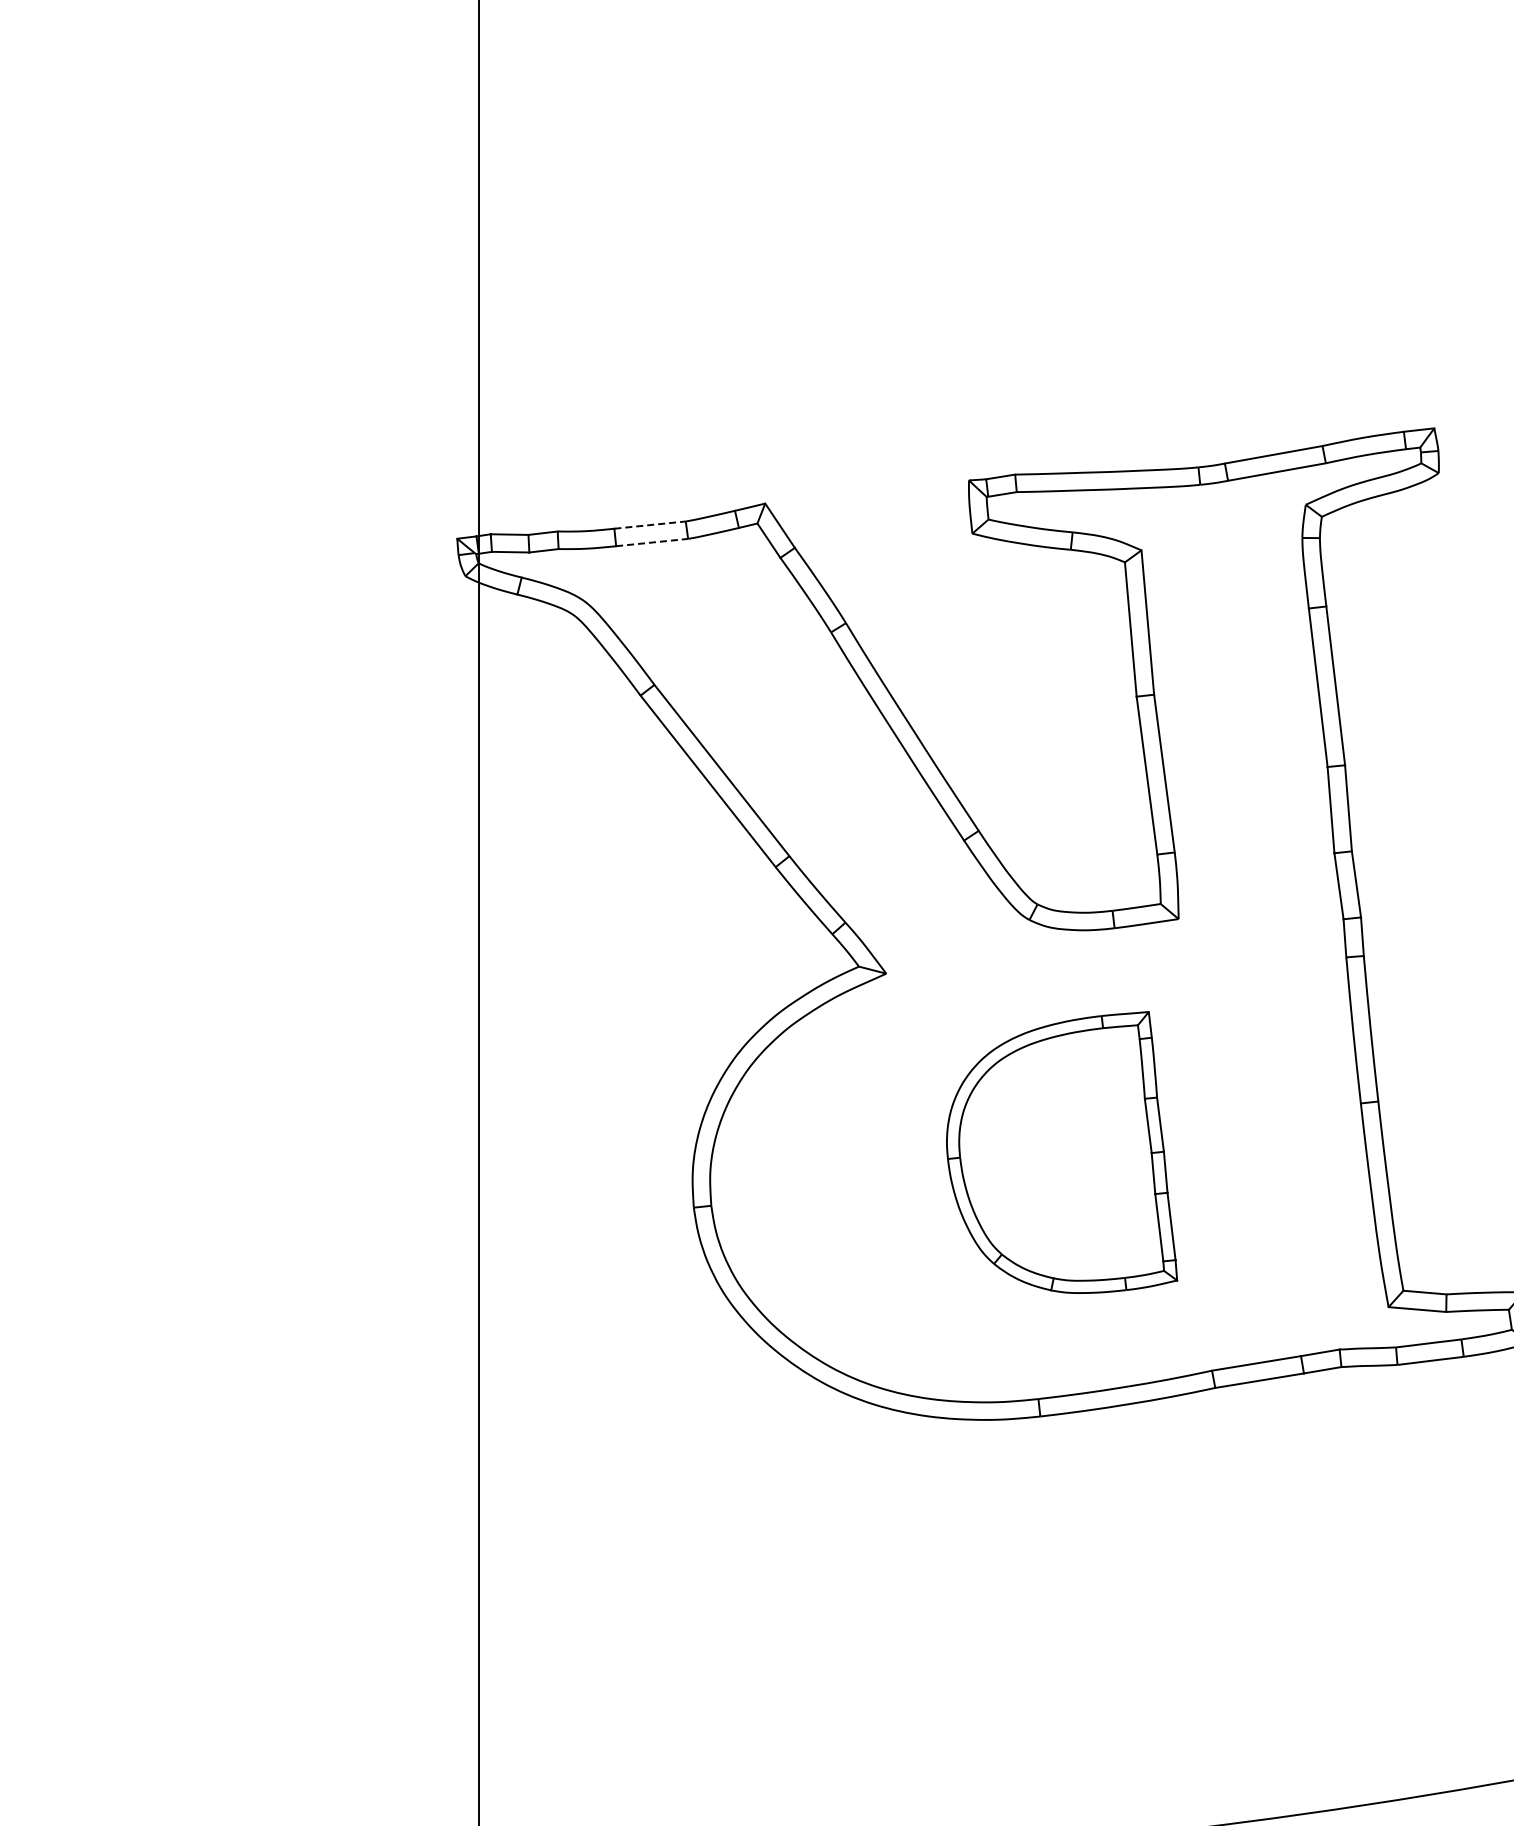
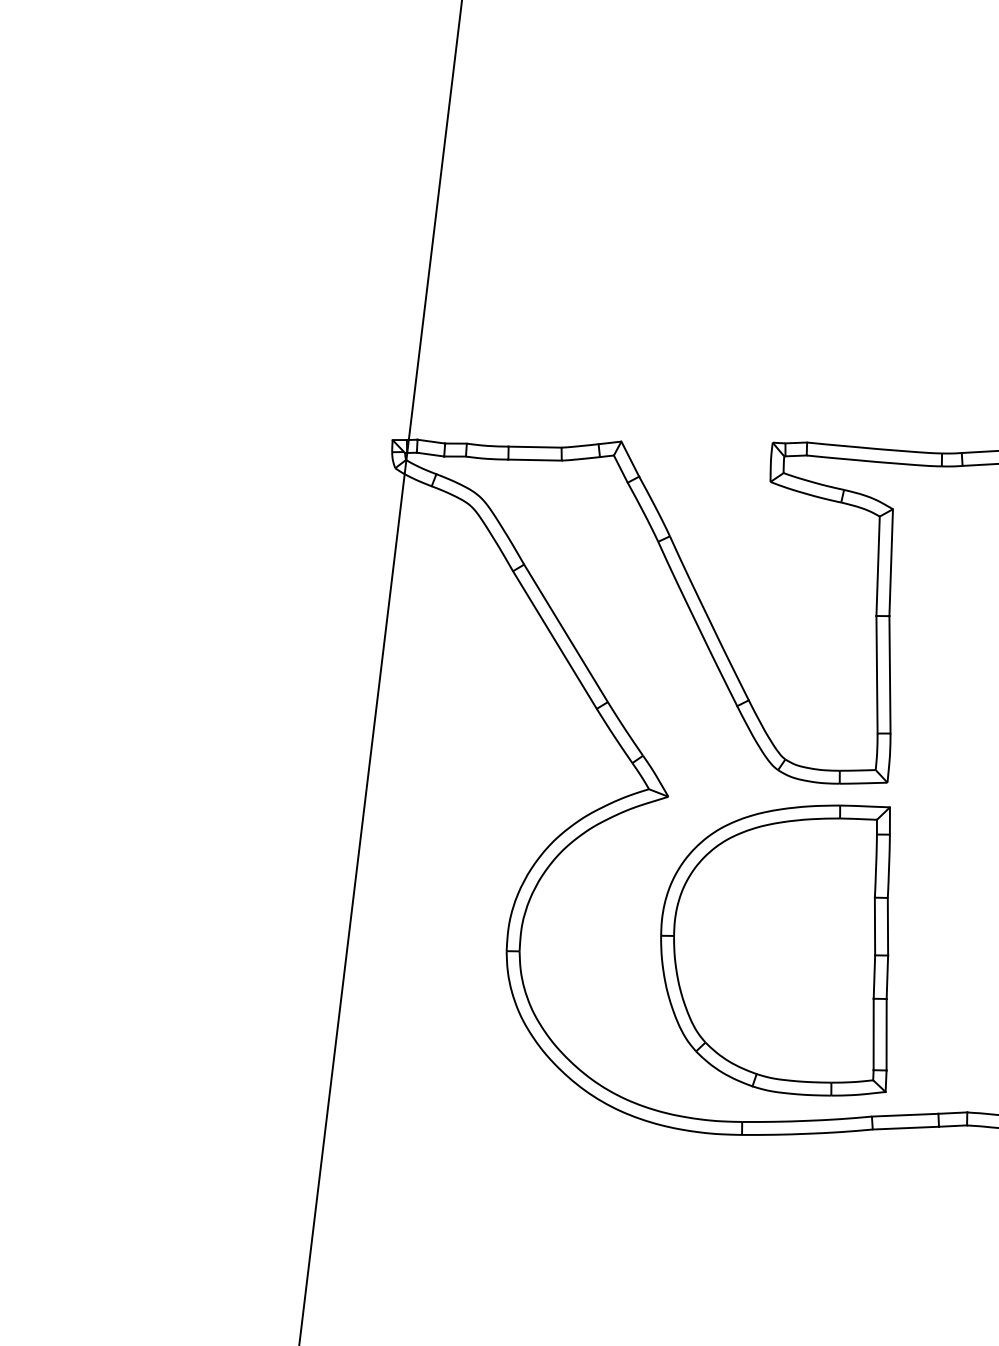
line: (650, 525) -> (535, 447), dashed -> solid
line: (652, 542) -> (535, 460), dashed -> solid
part: (1061, 1152) -> (780, 943), size x1.43

